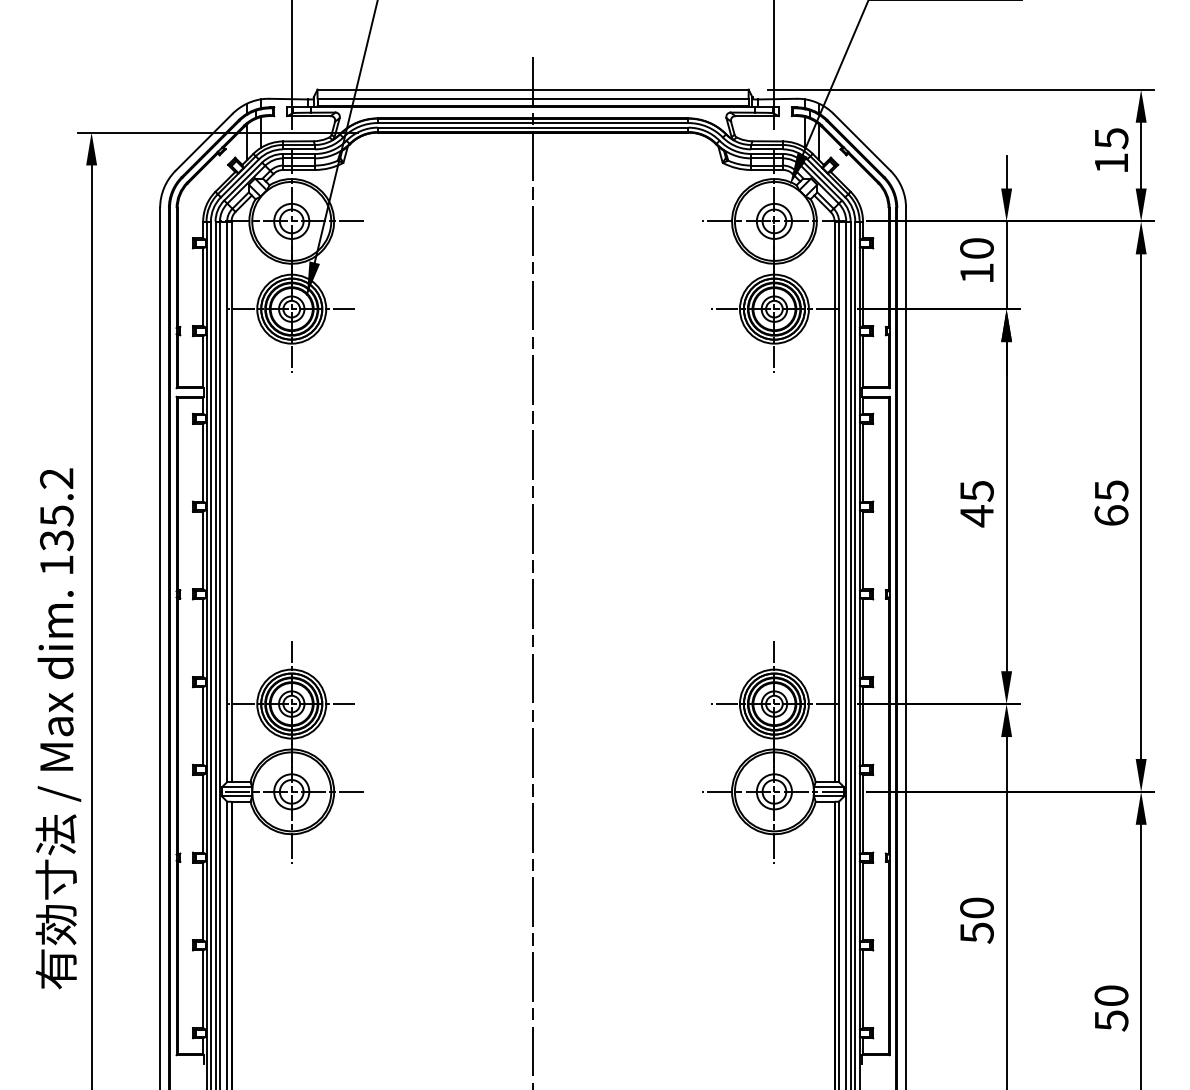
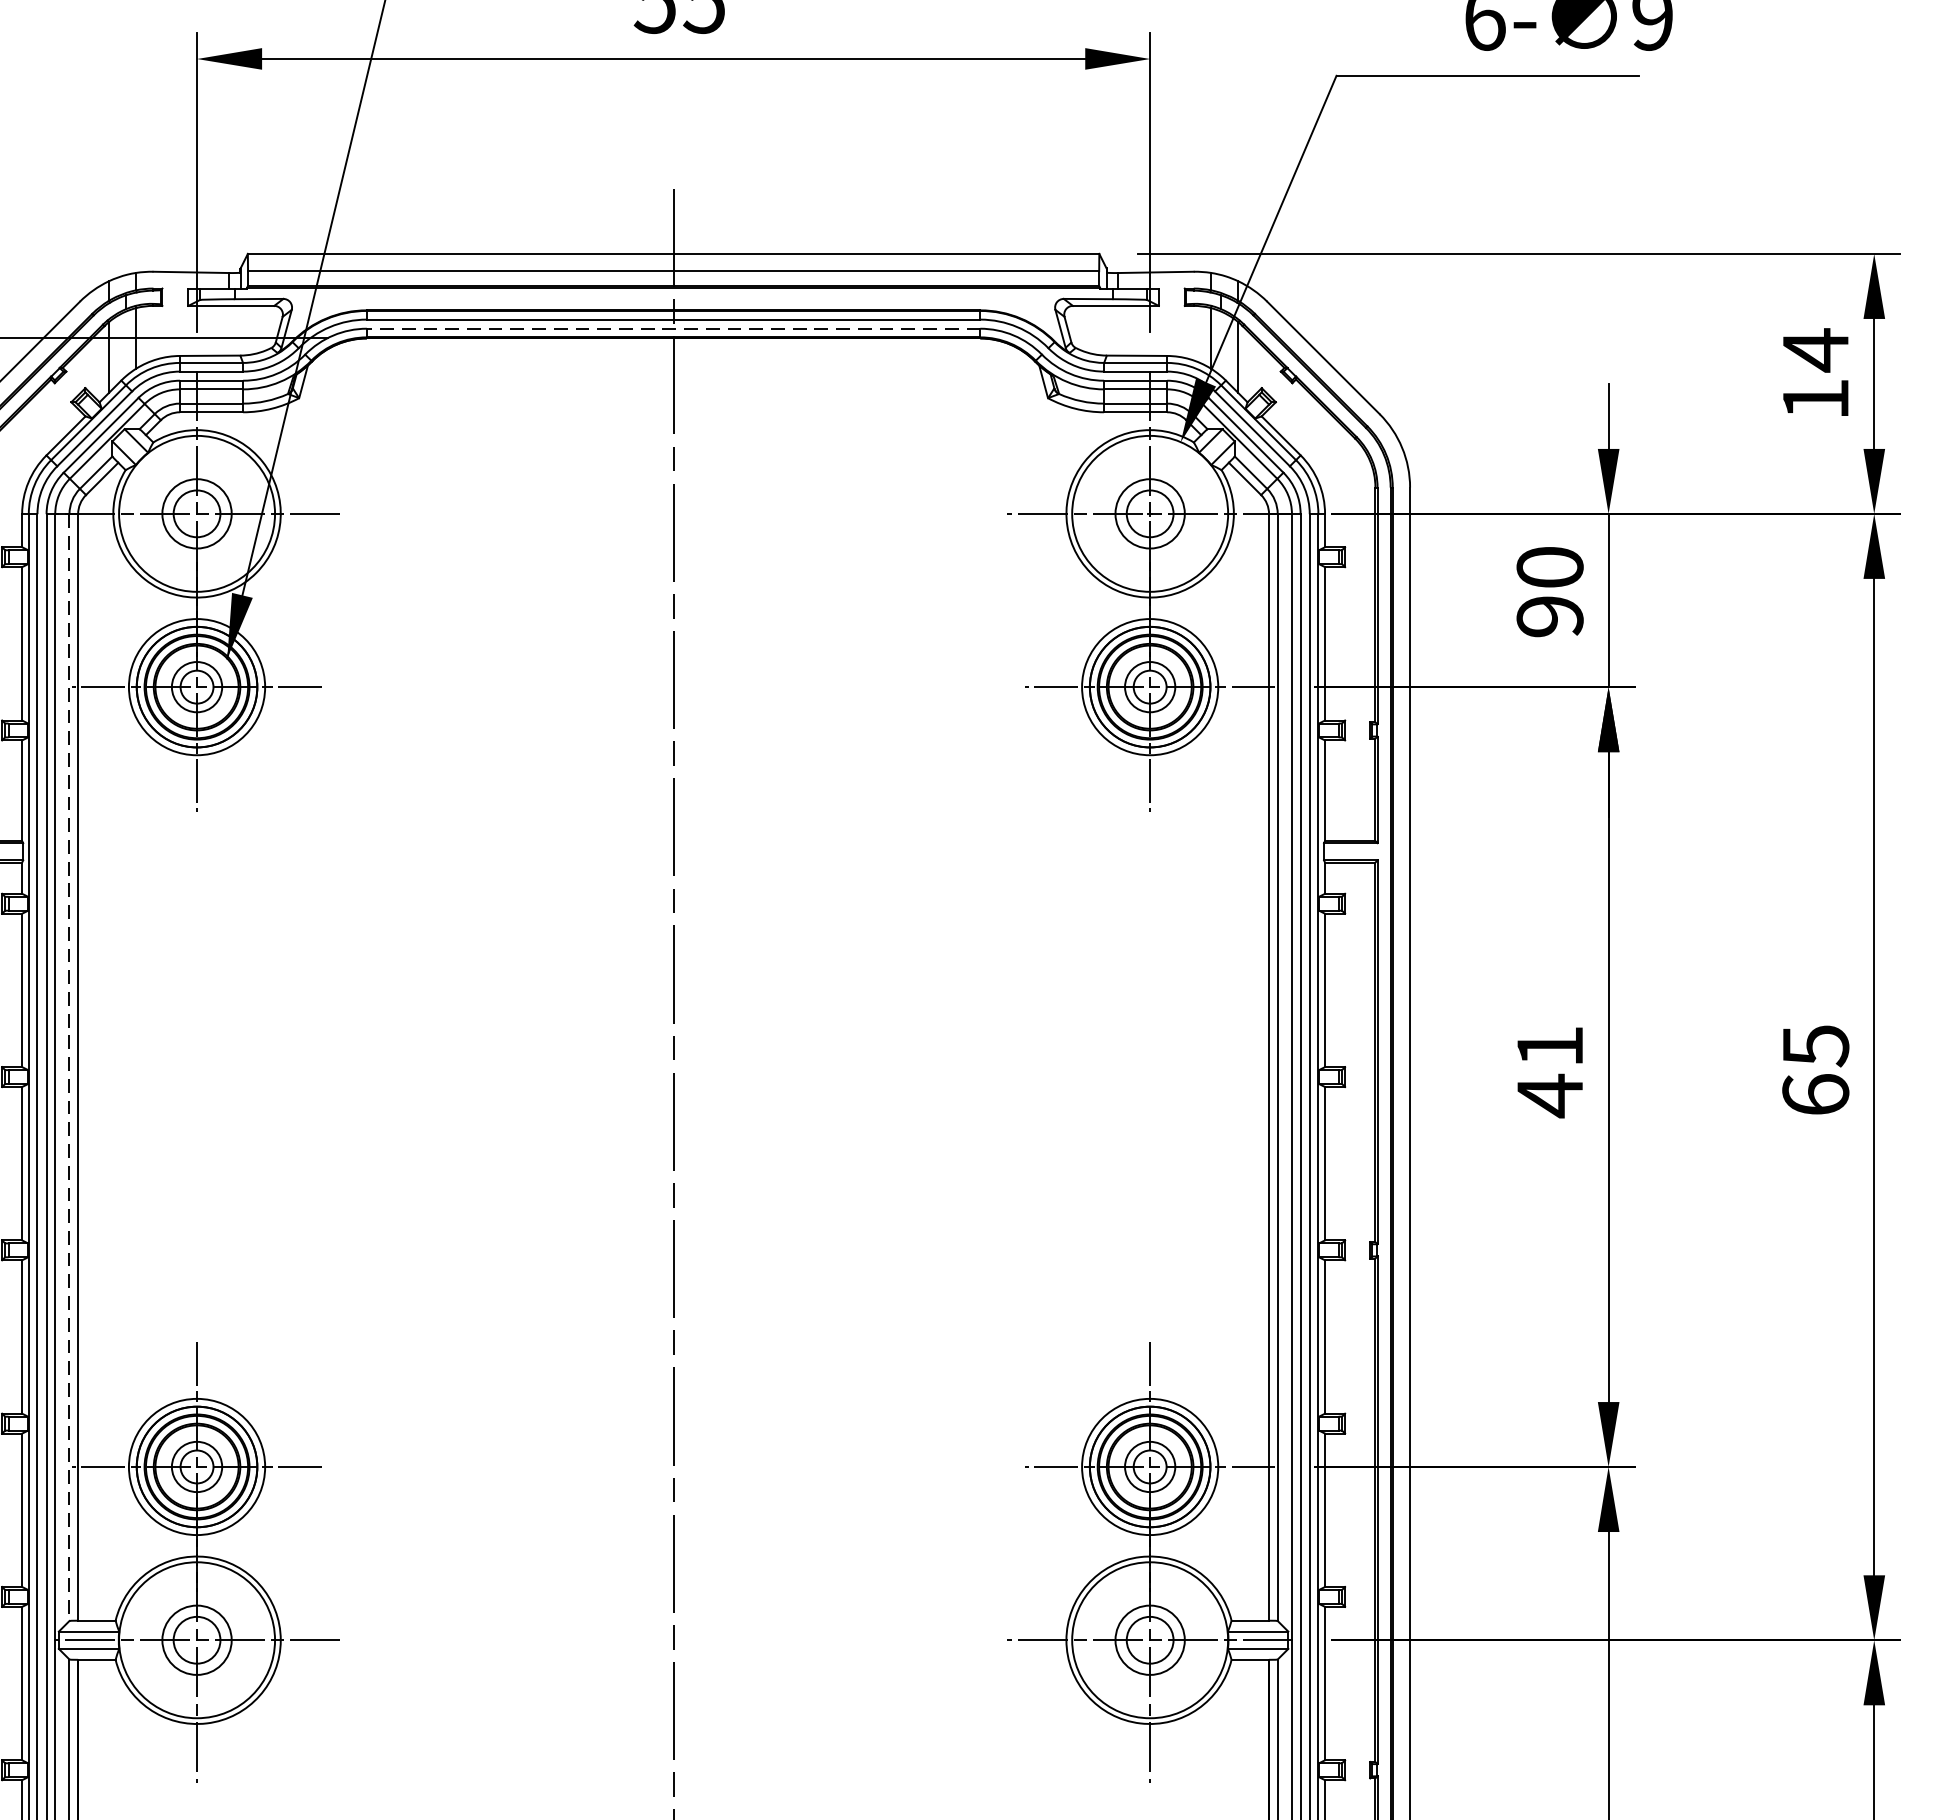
line: (532, 127) -> (672, 328), solid -> dashed
text: (1111, 138) -> (1815, 350), 15 -> 14
text: (976, 273) -> (1549, 616), 10 -> 90
text: (976, 491) -> (1549, 1047), 45 -> 41
line: (227, 502) -> (70, 1068), solid -> dashed

